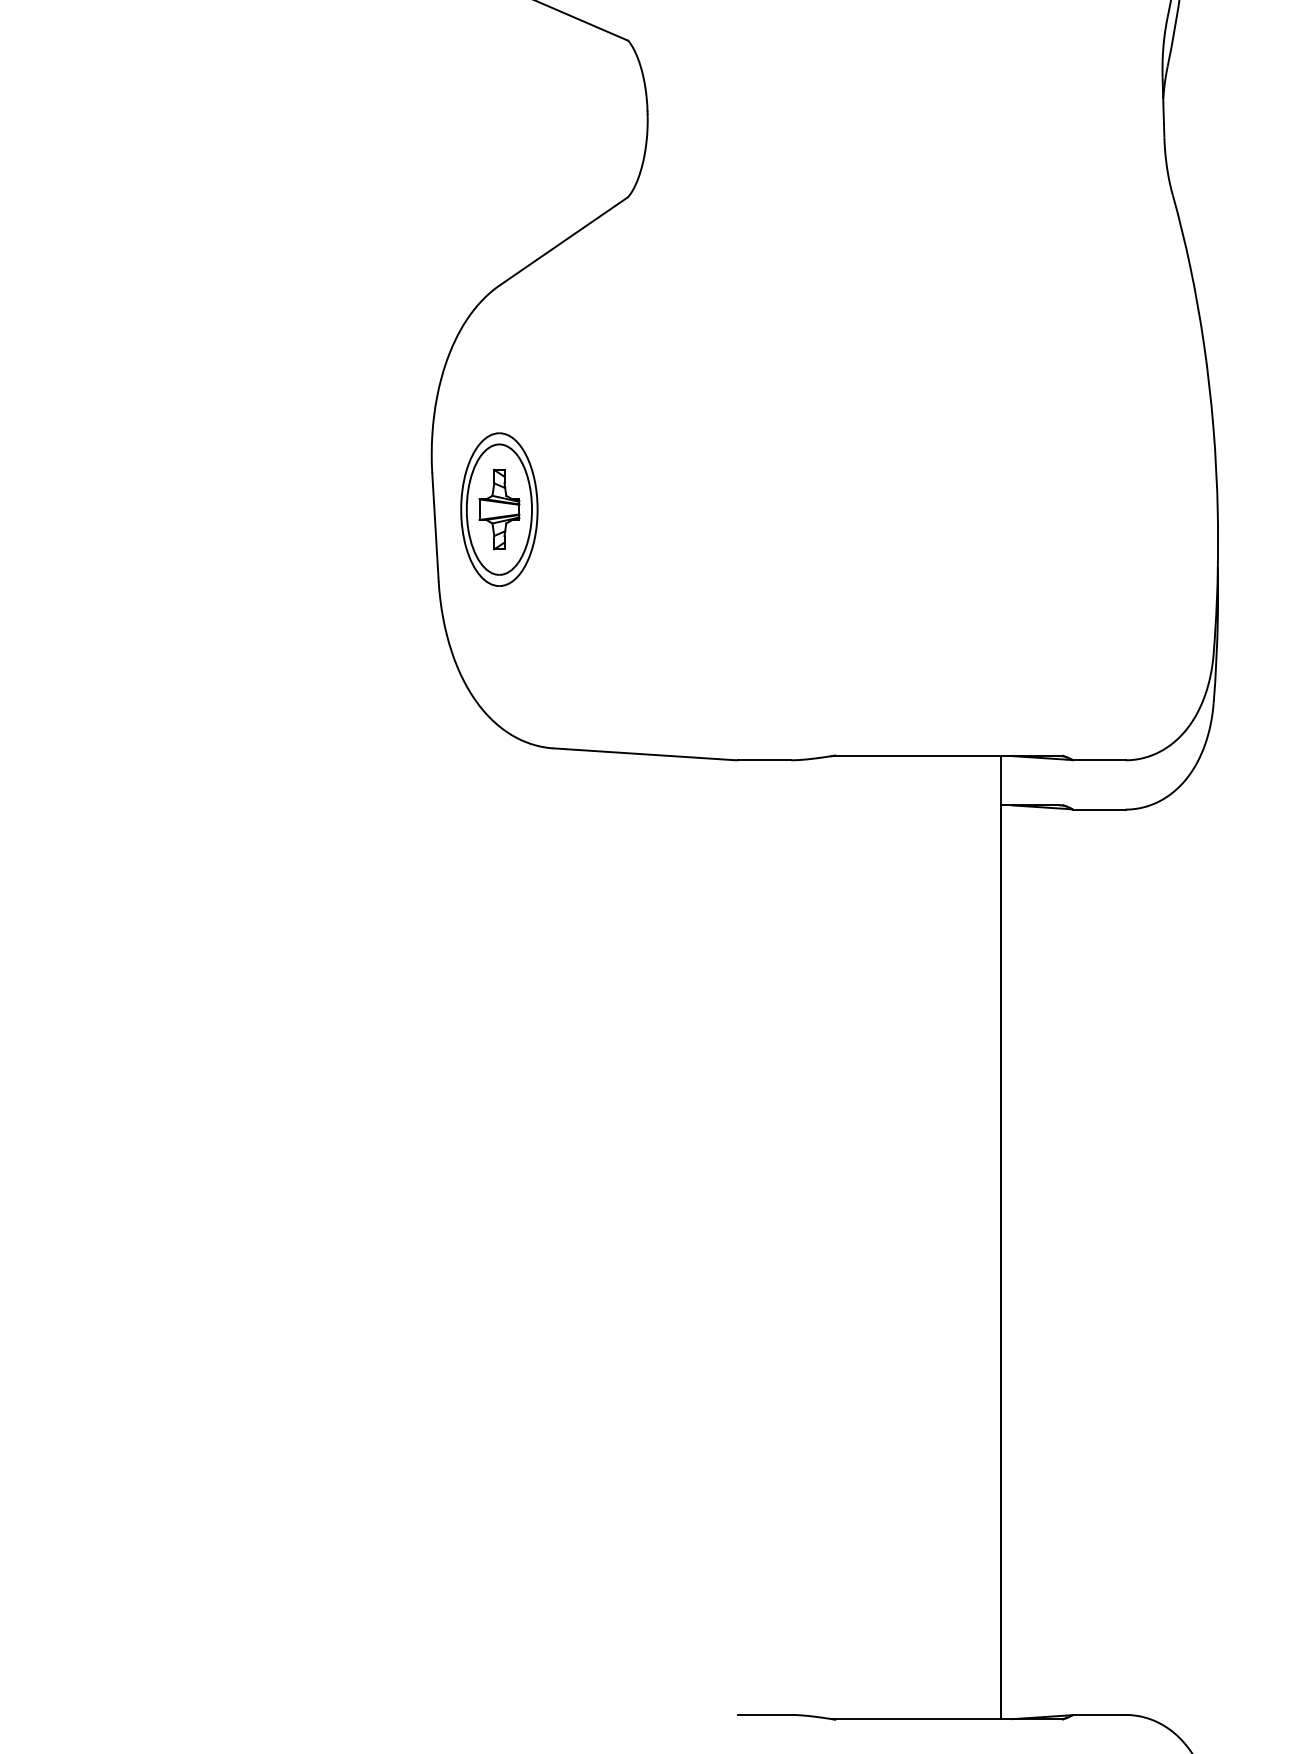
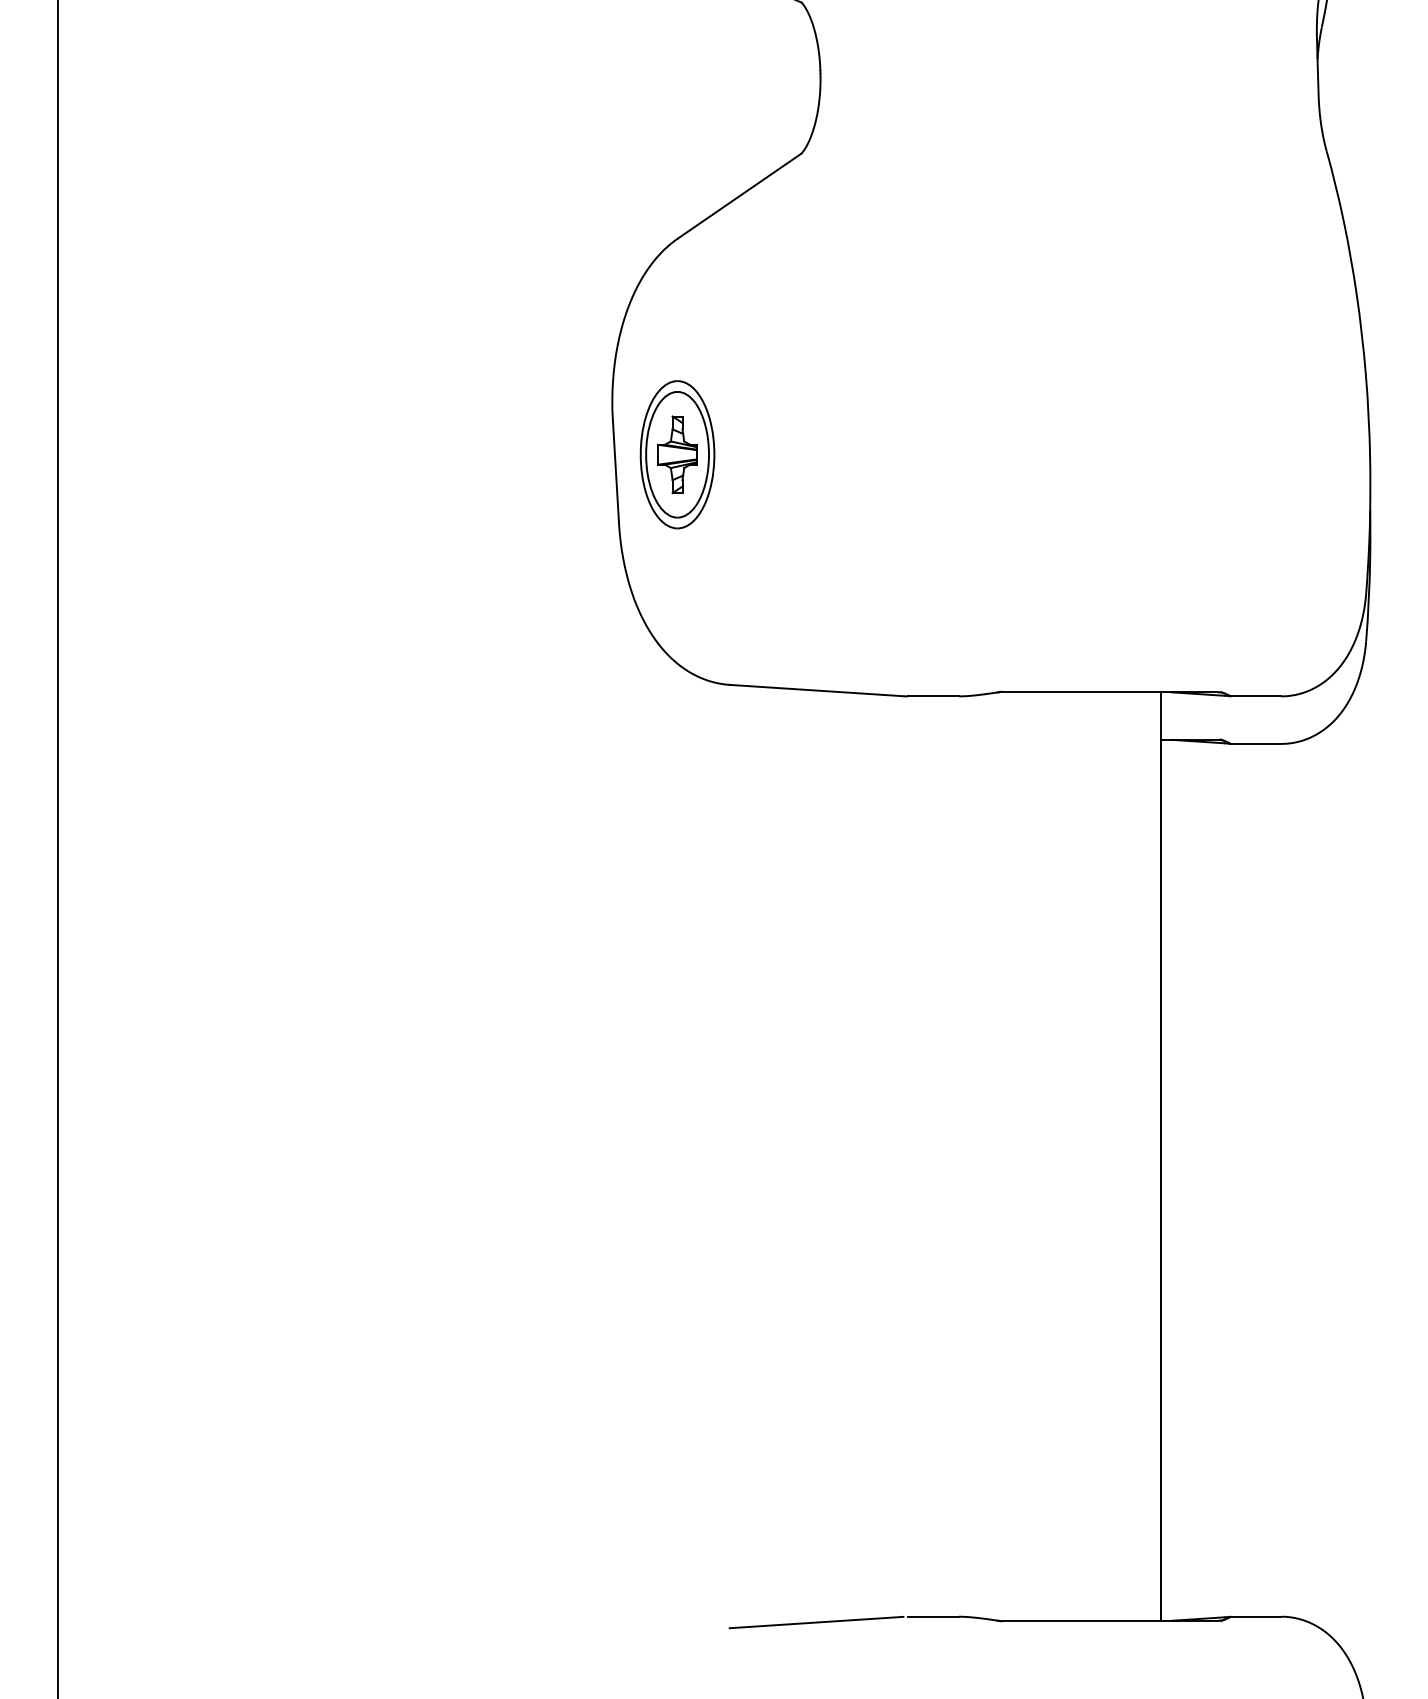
line: (643, 1720) -> (816, 1622), added

